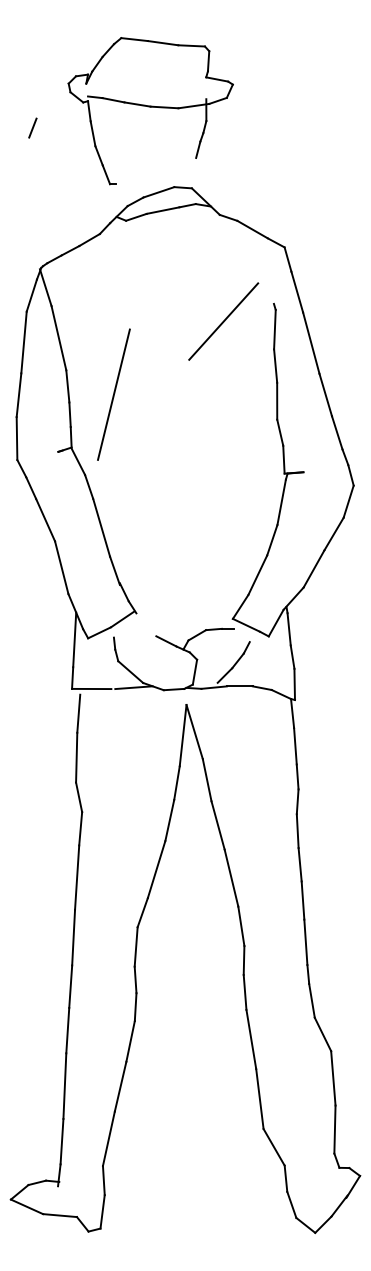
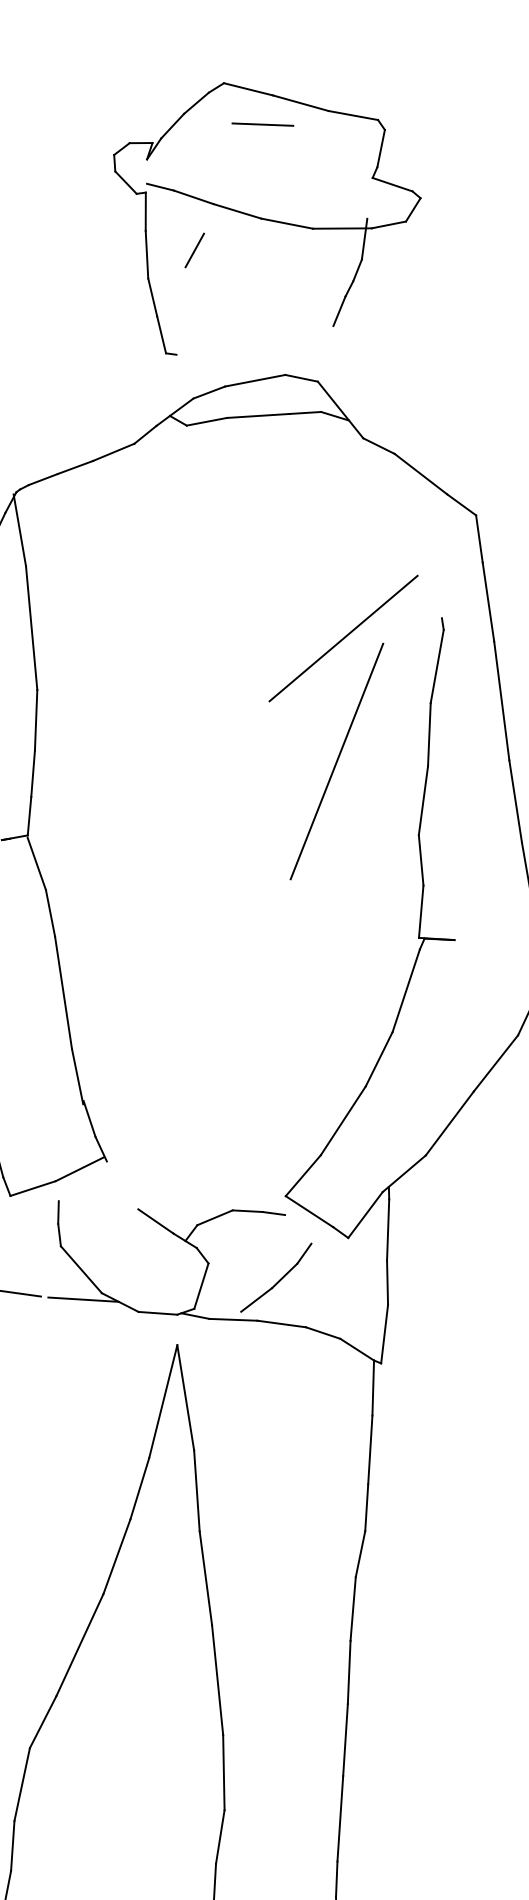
line: (144, 56) -> (262, 123), added
line: (32, 127) -> (194, 249), moved
line: (113, 394) -> (336, 760), moved

